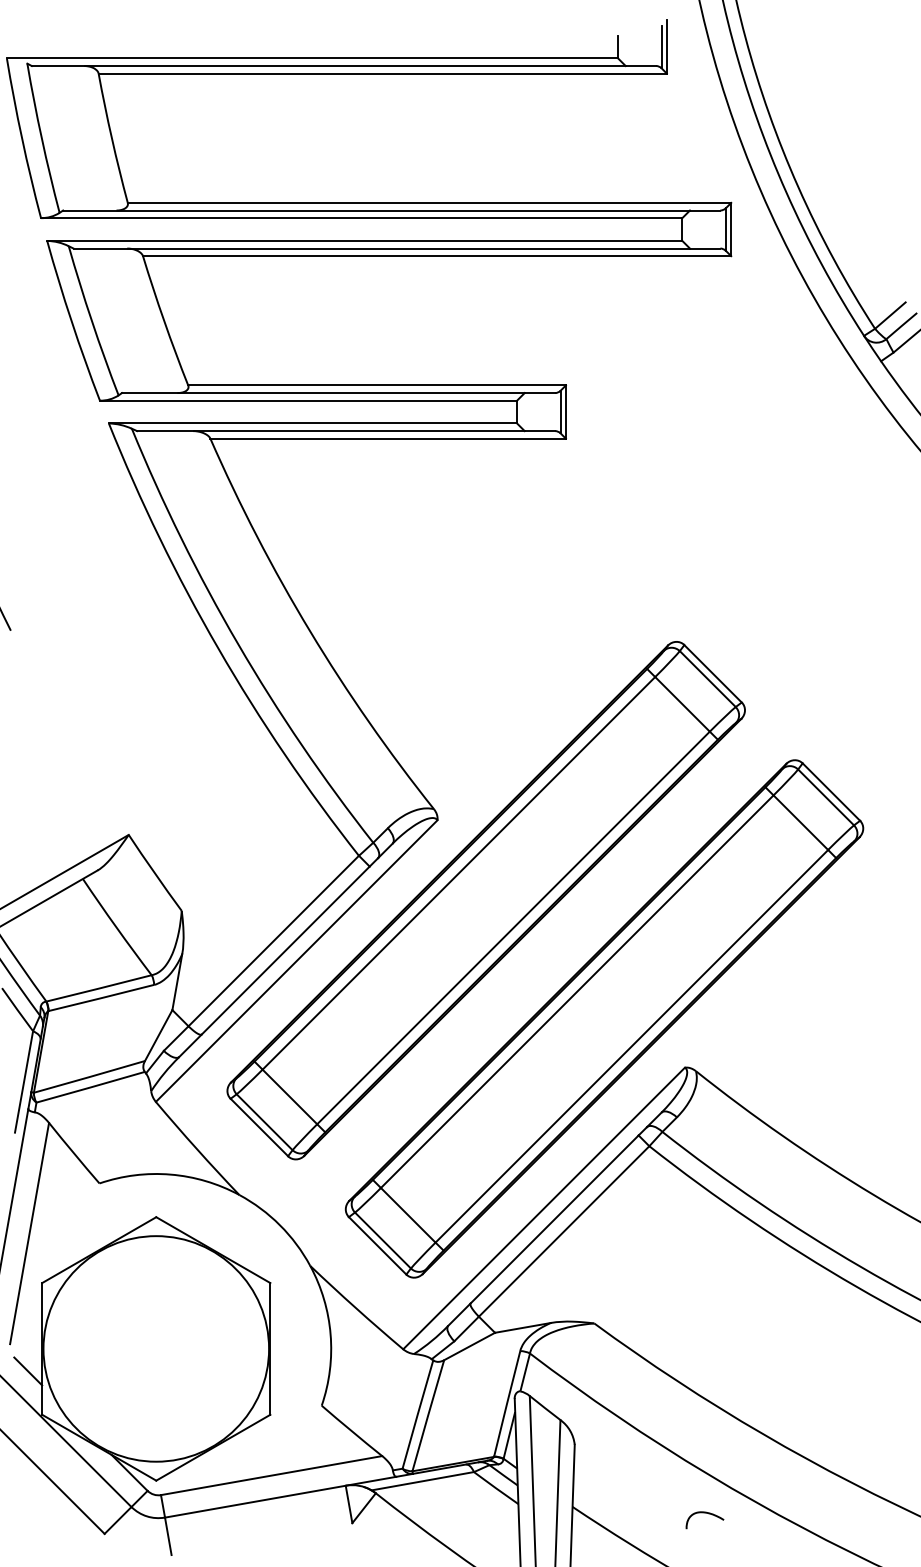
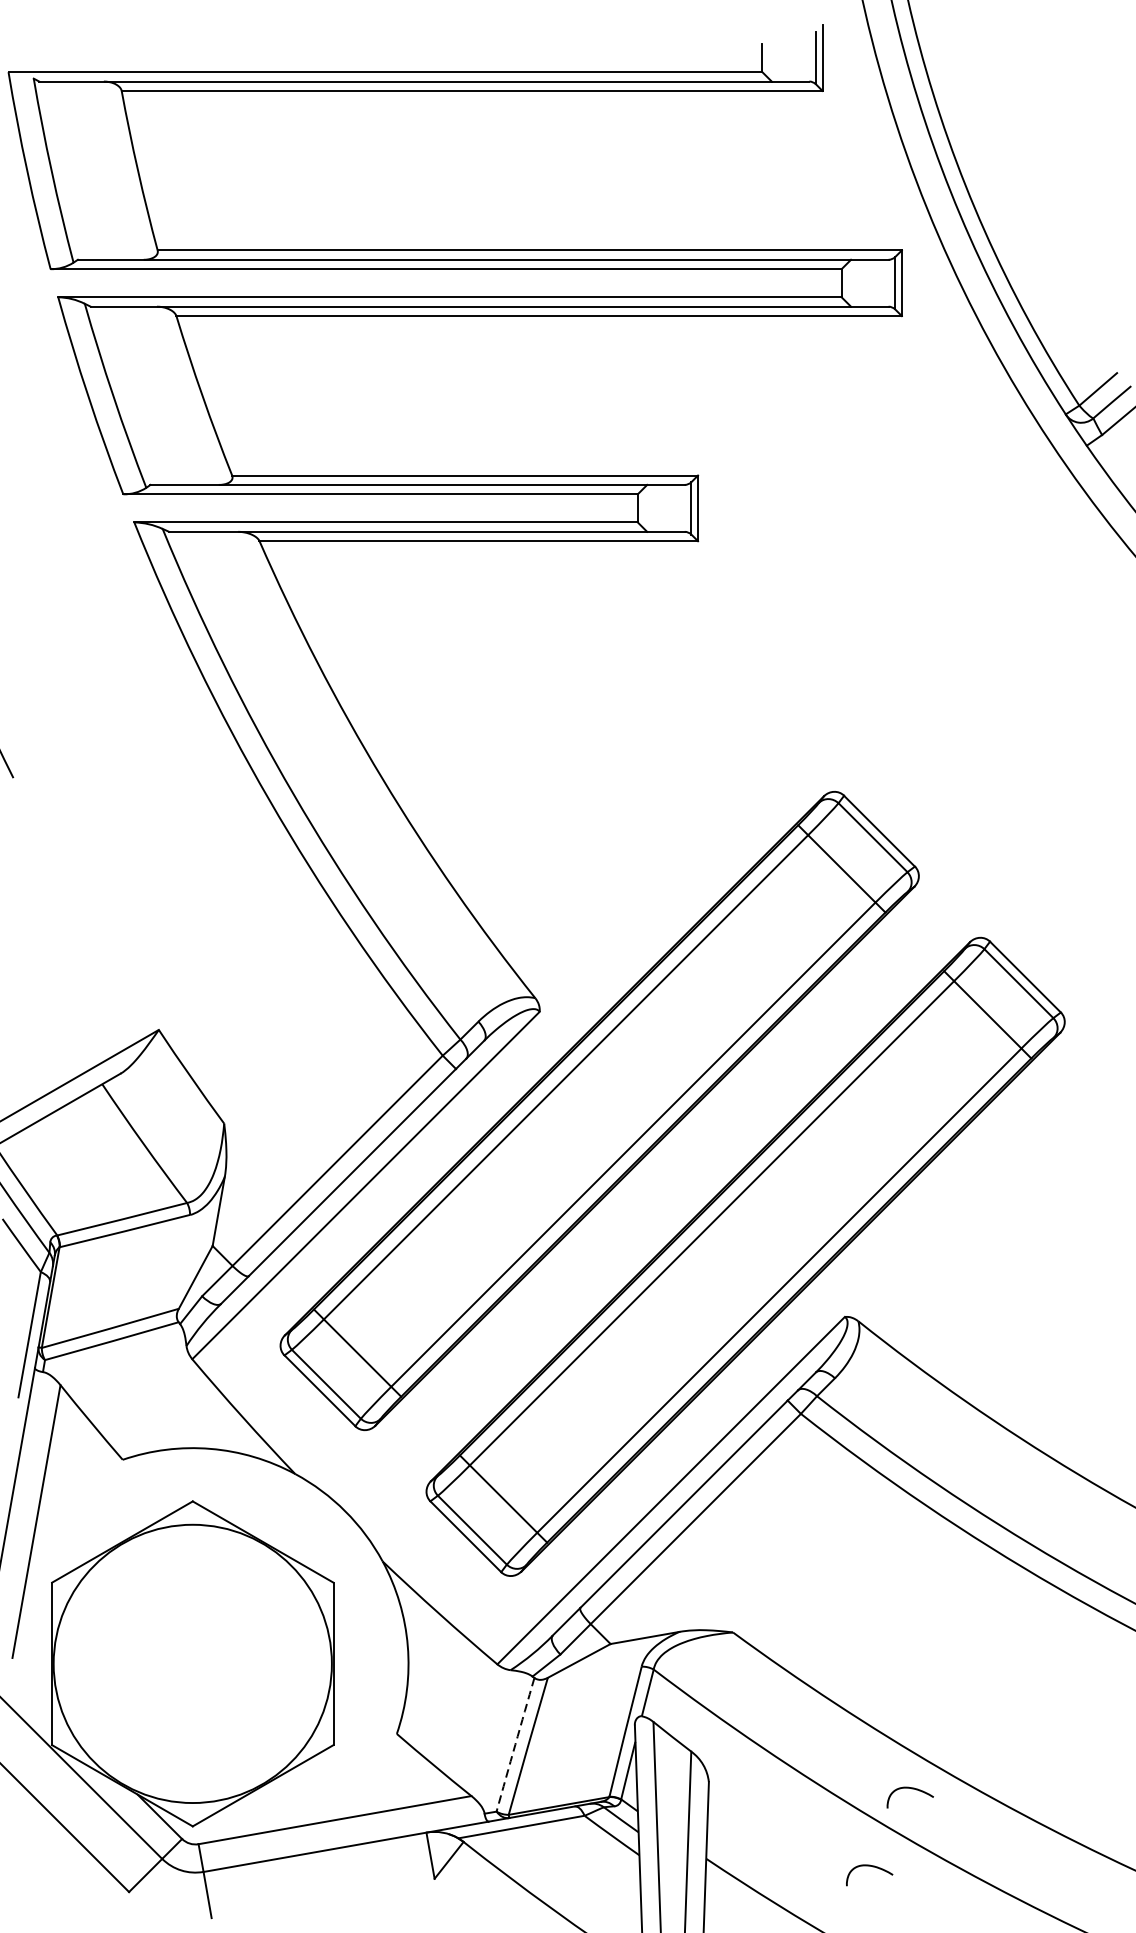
line: (28, 1371) -> (35, 1691), removed
arc: (417, 1414) -> (514, 1744), solid -> dashed
curve: (737, 1450) -> (909, 1789), added

